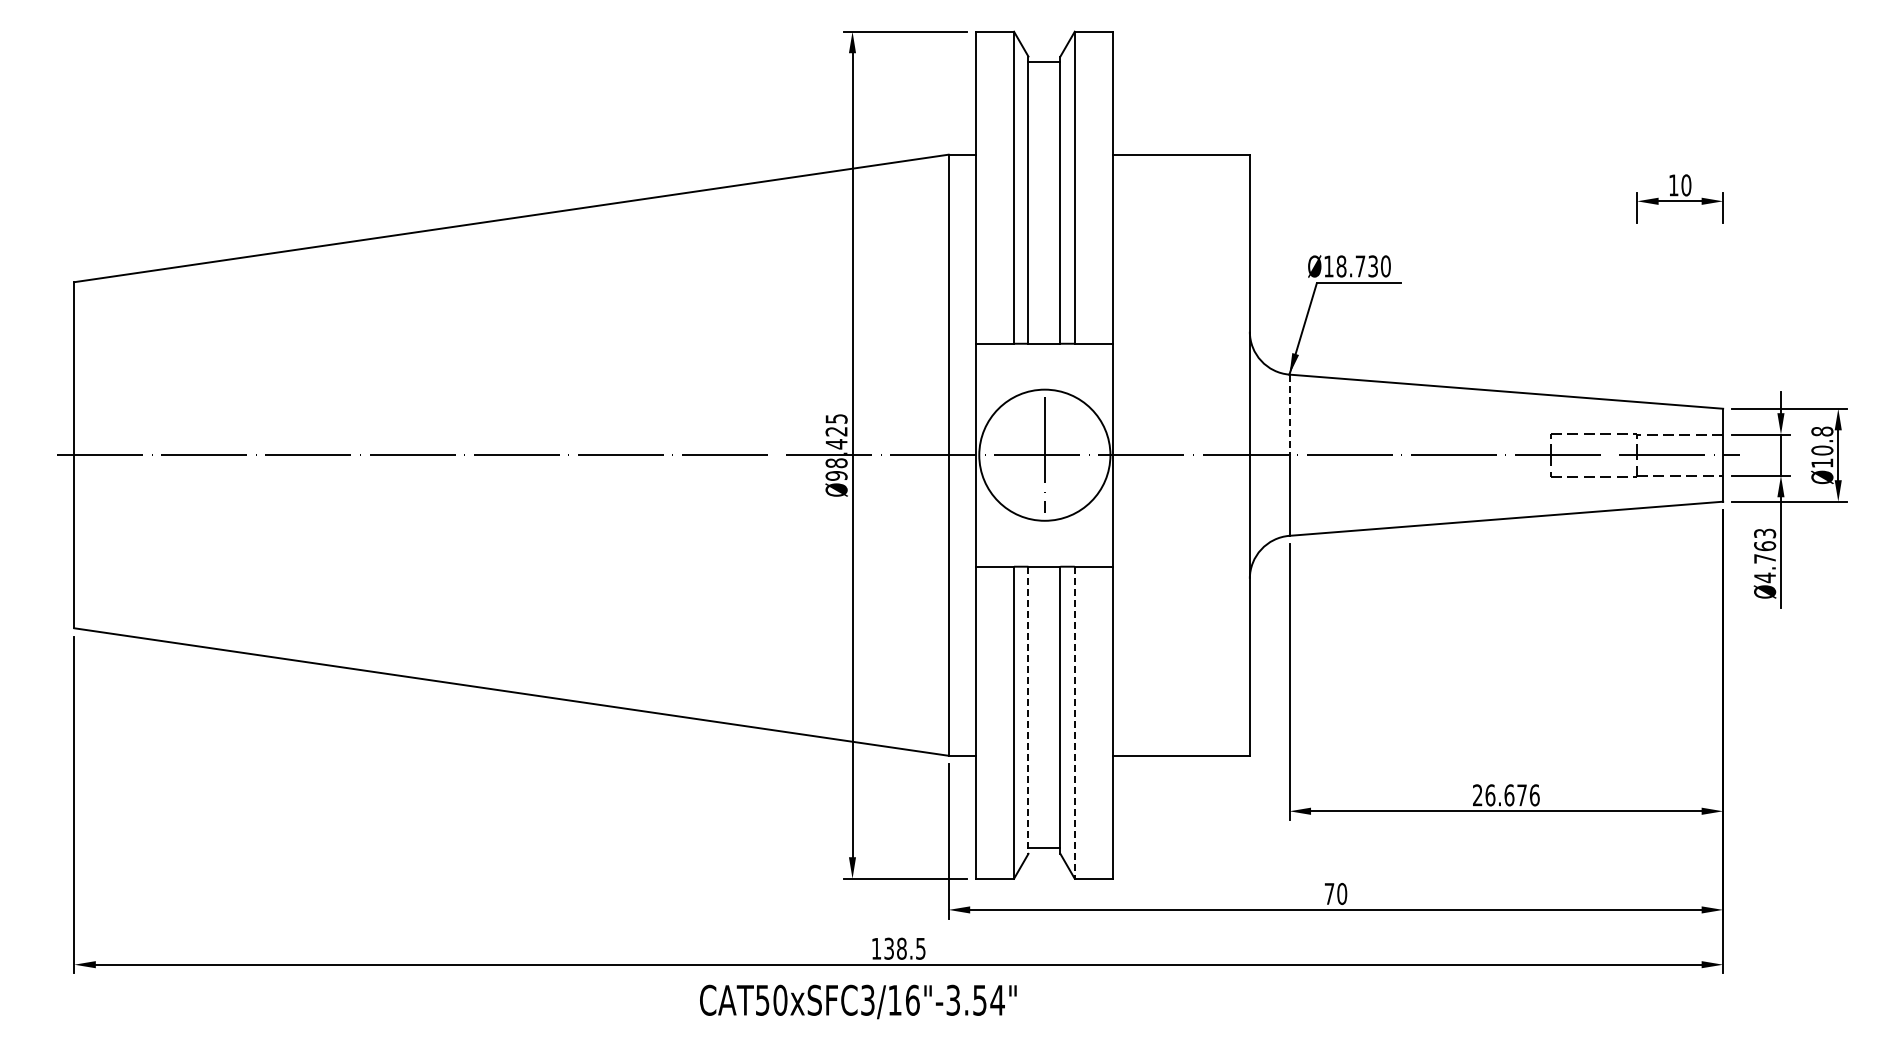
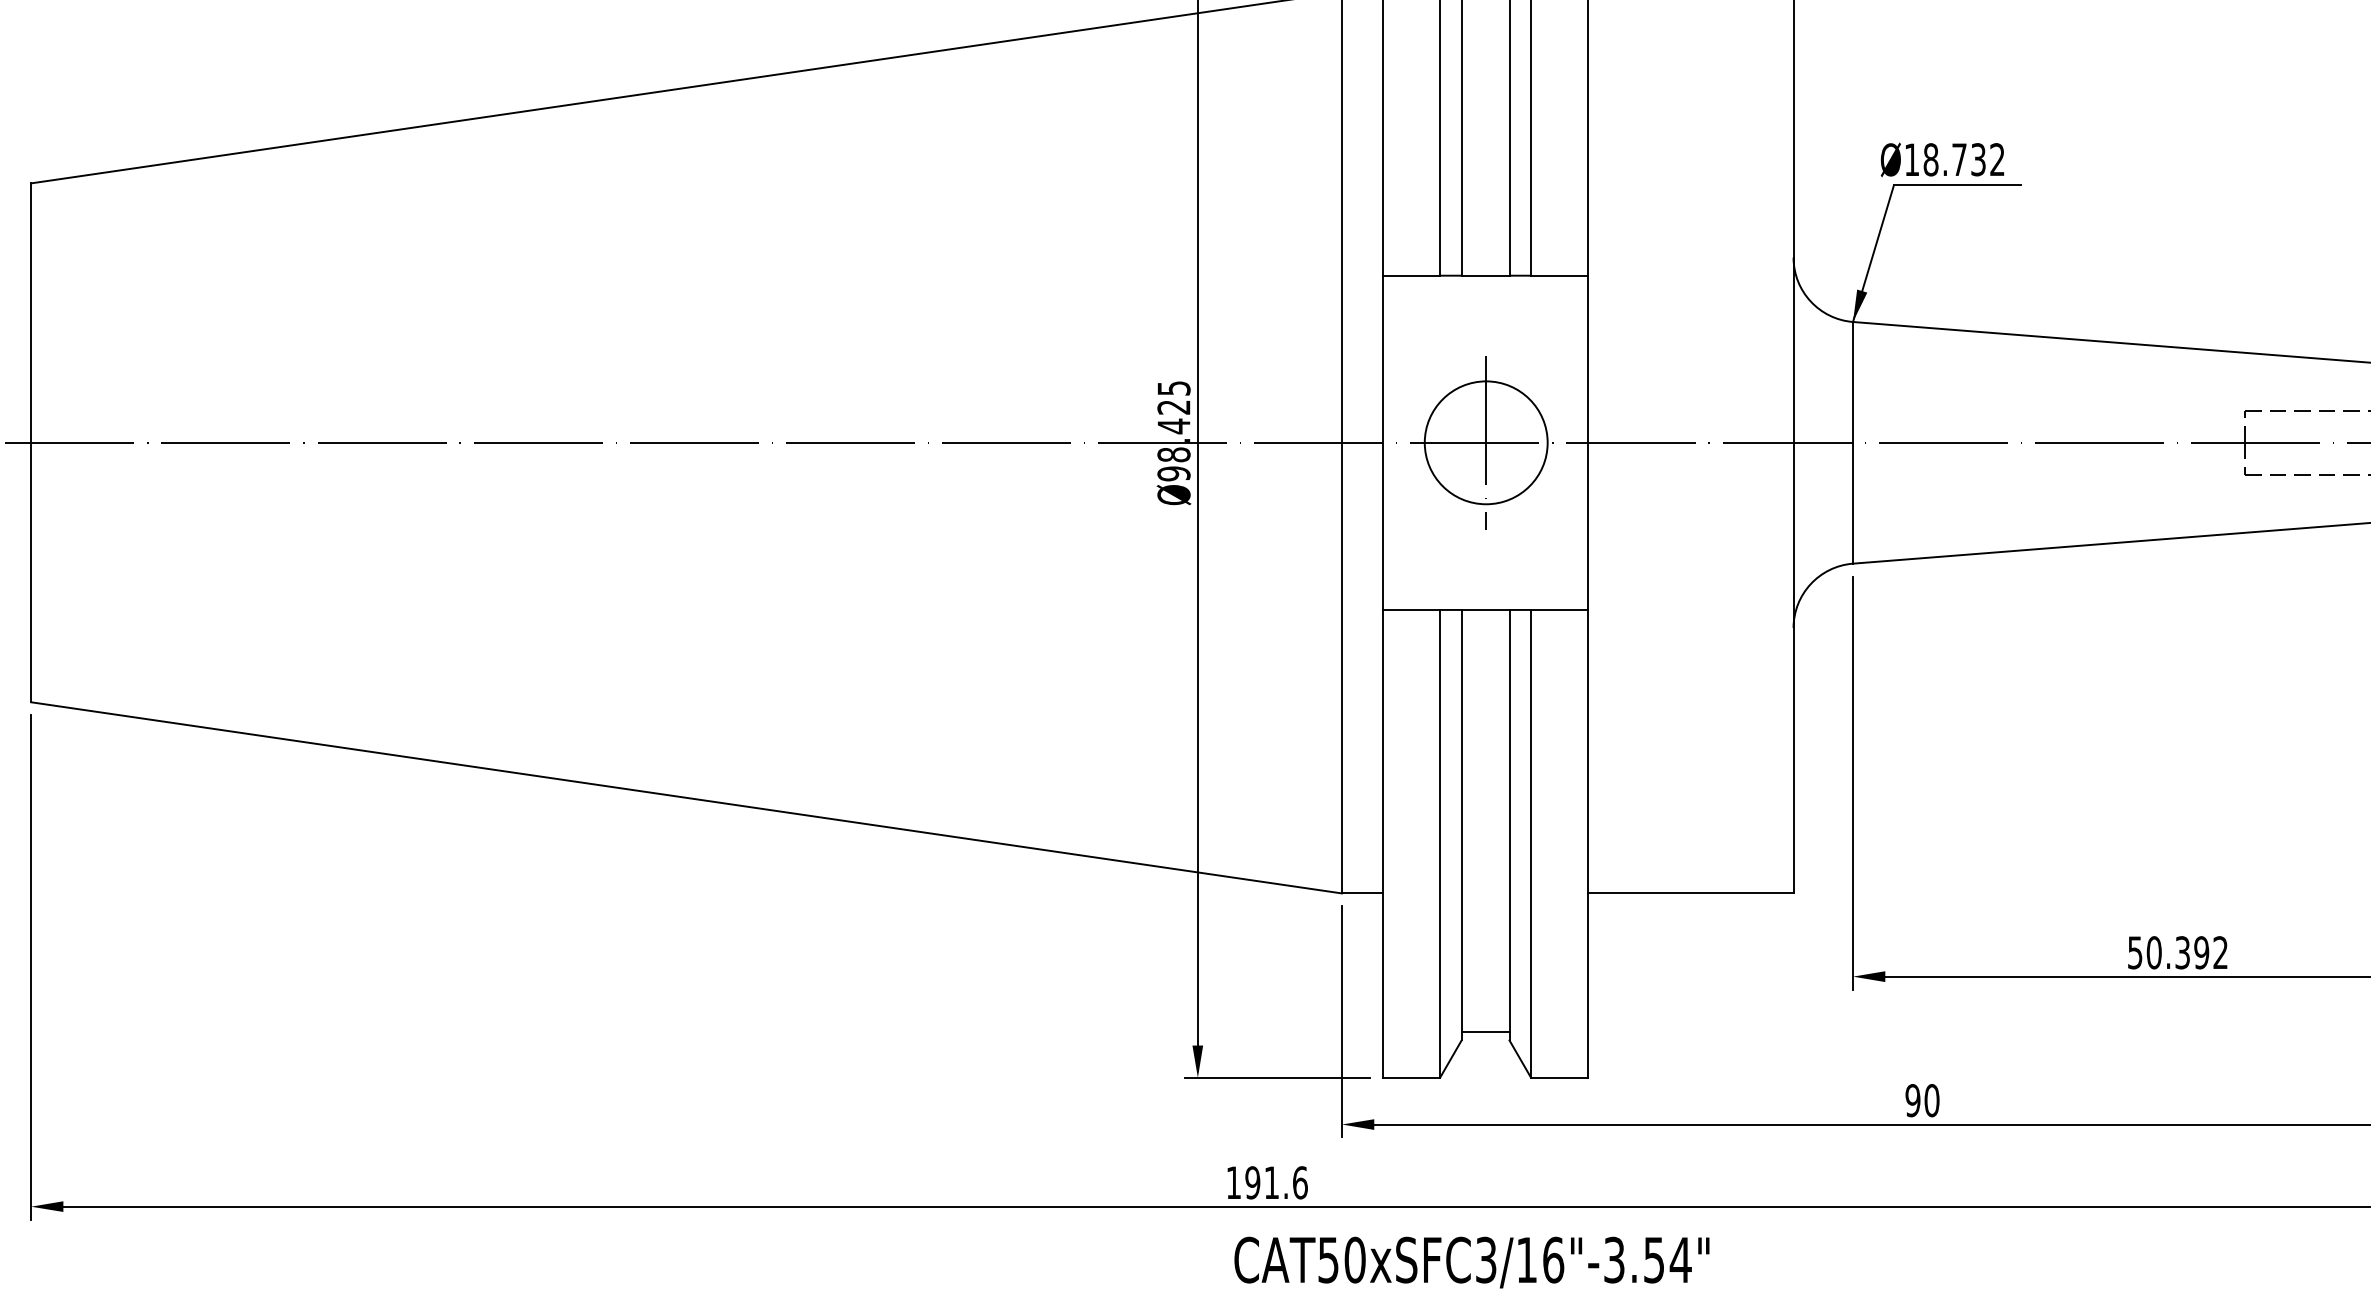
text: (1385, 266) -> (1996, 159), Ø18.730 -> Ø18.732
line: (1289, 415) -> (1853, 383), dashed -> solid
circle: (1044, 455) -> (1485, 443), size x0.62
line: (1028, 710) -> (1461, 825), dashed -> solid
line: (1074, 723) -> (1530, 845), dashed -> solid
text: (1506, 795) -> (2178, 952), 26.676 -> 50.392
text: (1329, 893) -> (1912, 1099), 70 -> 90
text: (904, 948) -> (1275, 1182), 138.5 -> 191.6
text: (858, 1001) -> (1472, 1261), moved

